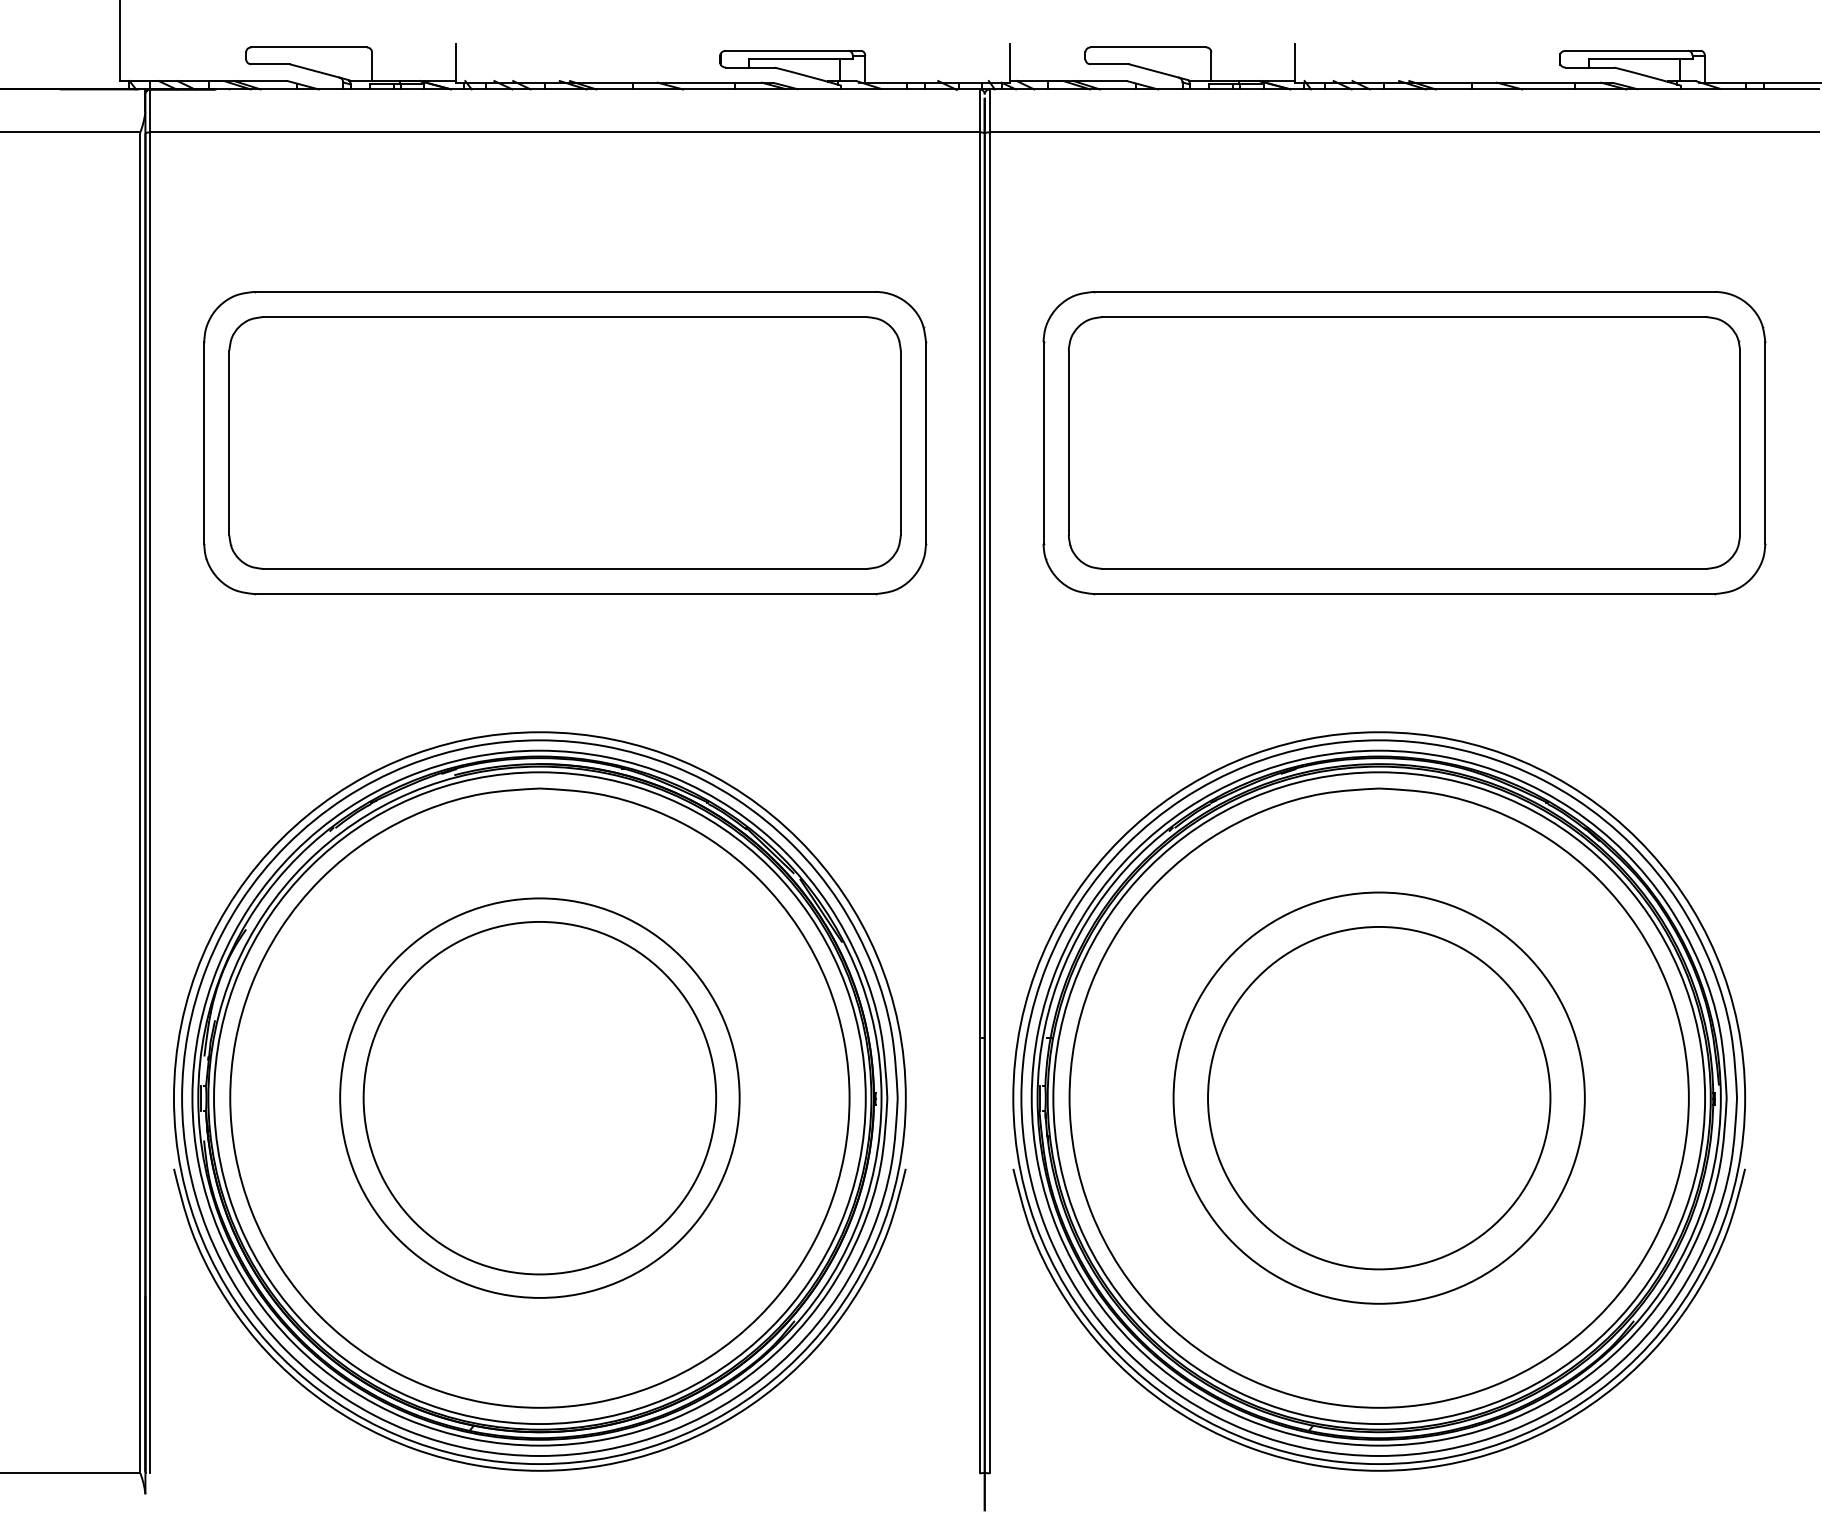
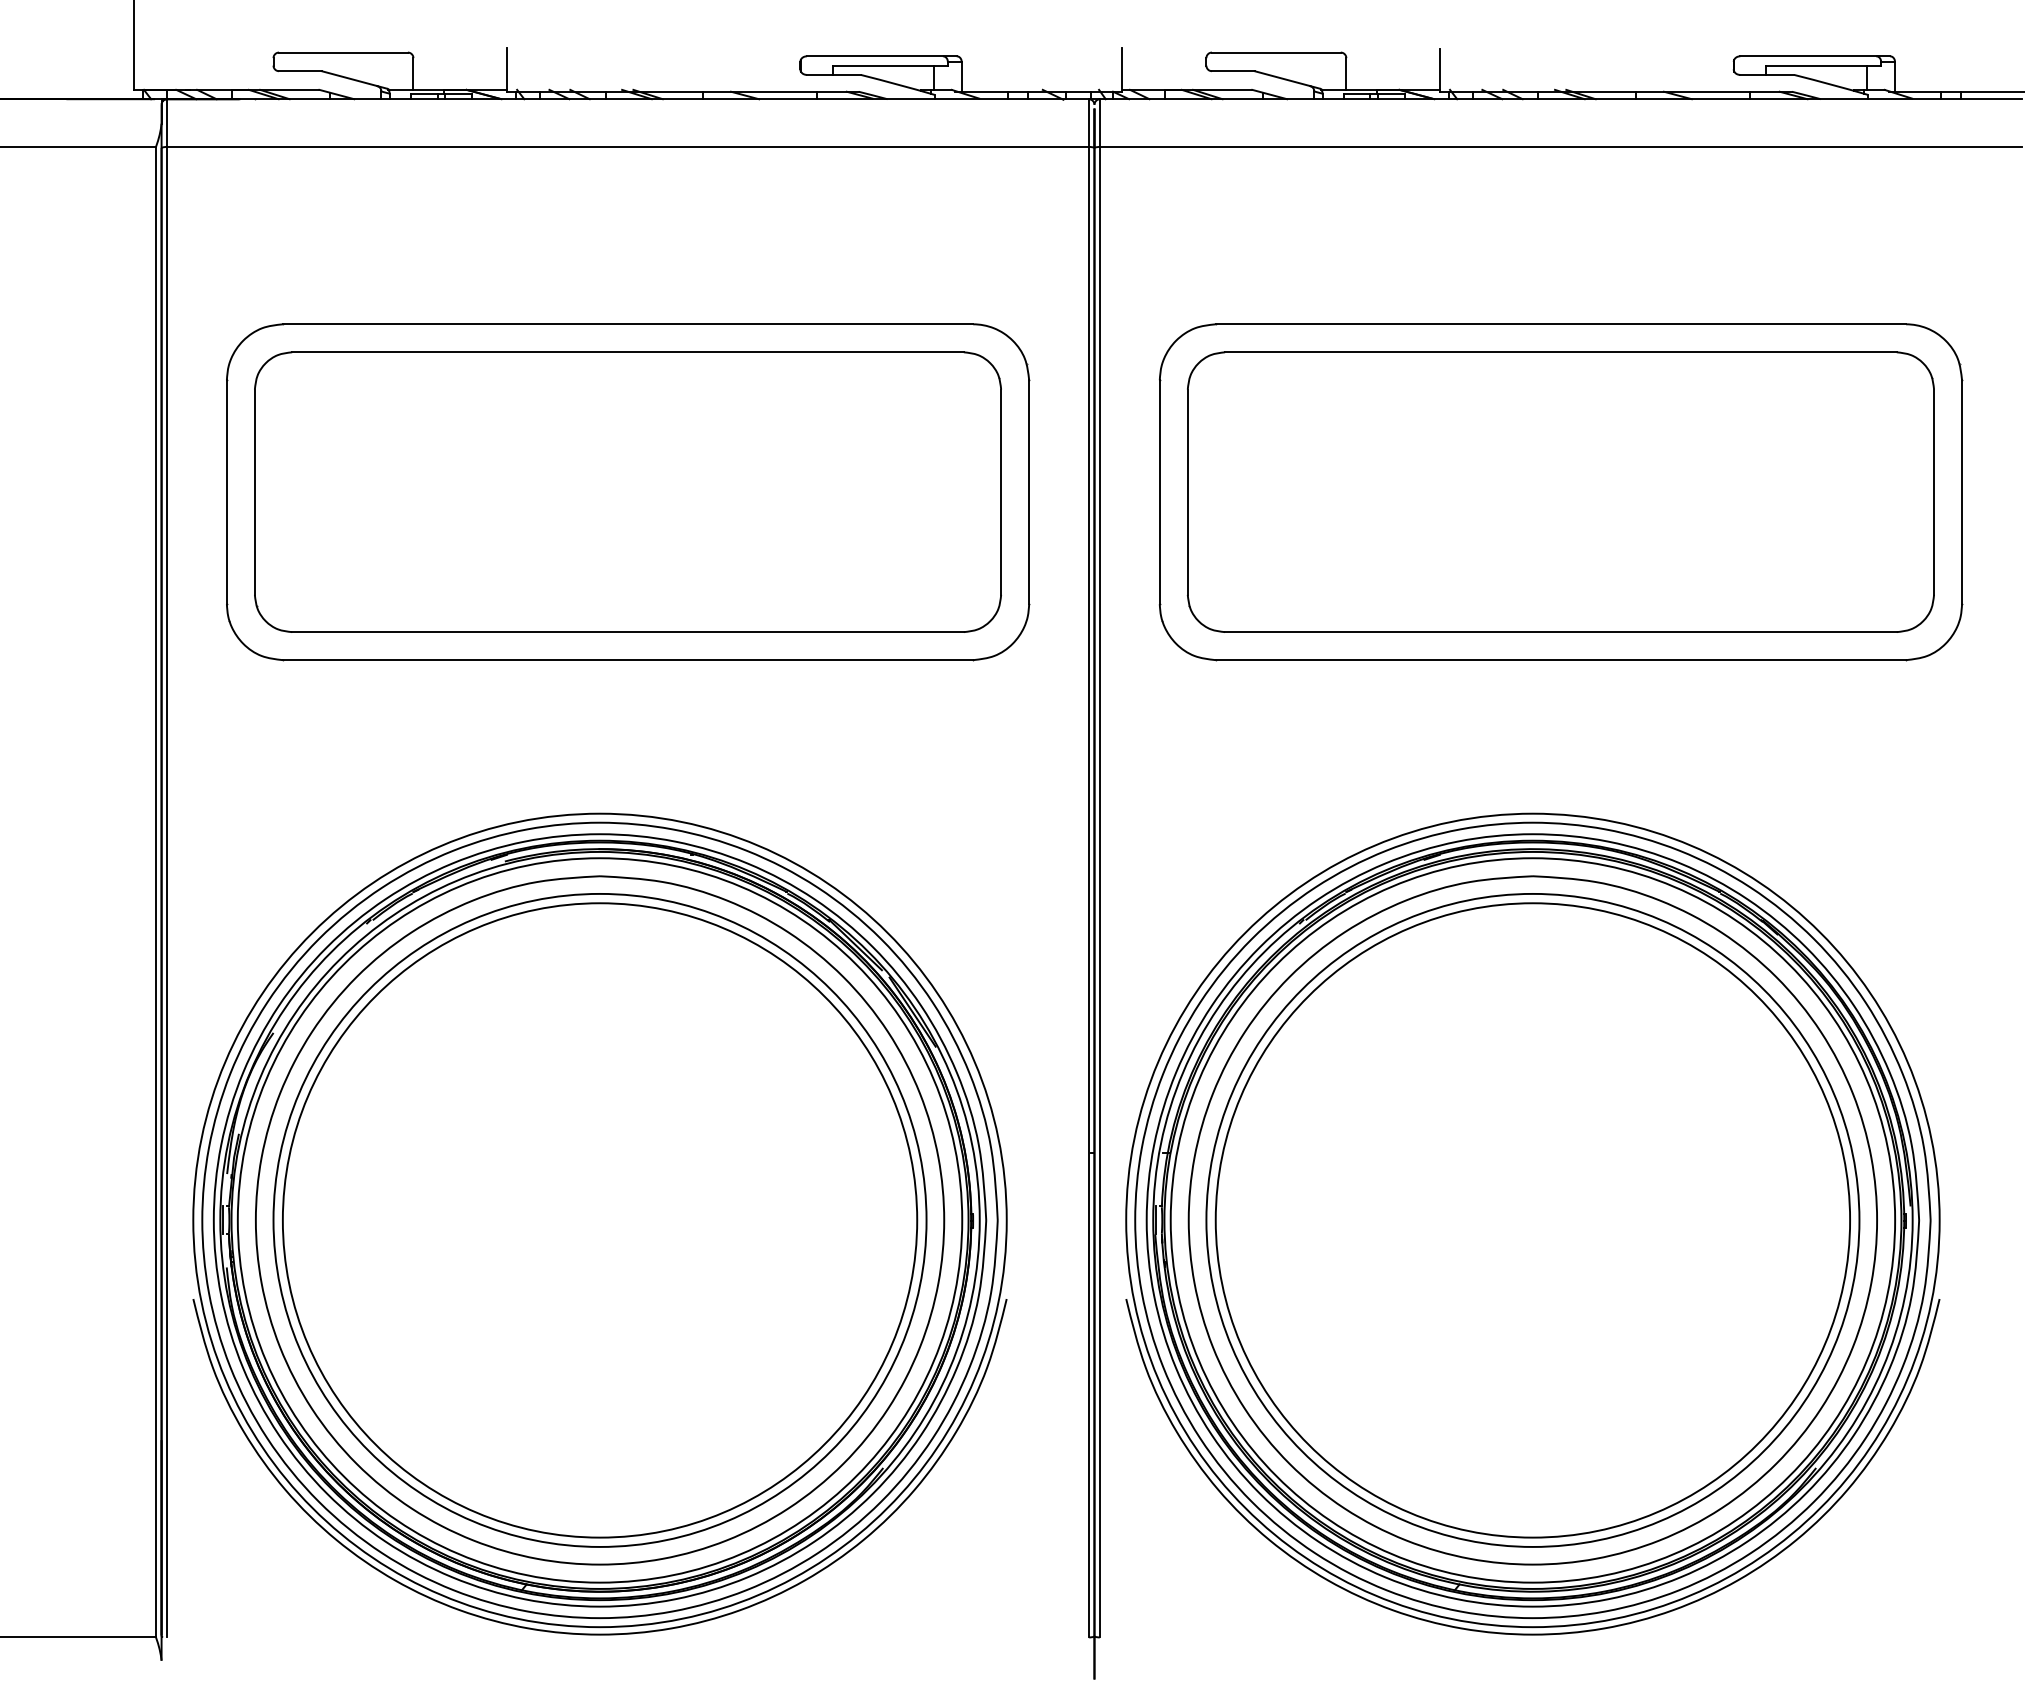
circle: (539, 1097) -> (599, 1219), size x1.43
circle: (539, 1097) -> (599, 1219), size x1.67
circle: (1378, 1097) -> (1532, 1219), size x1.43
circle: (1378, 1097) -> (1532, 1219), size x1.67

